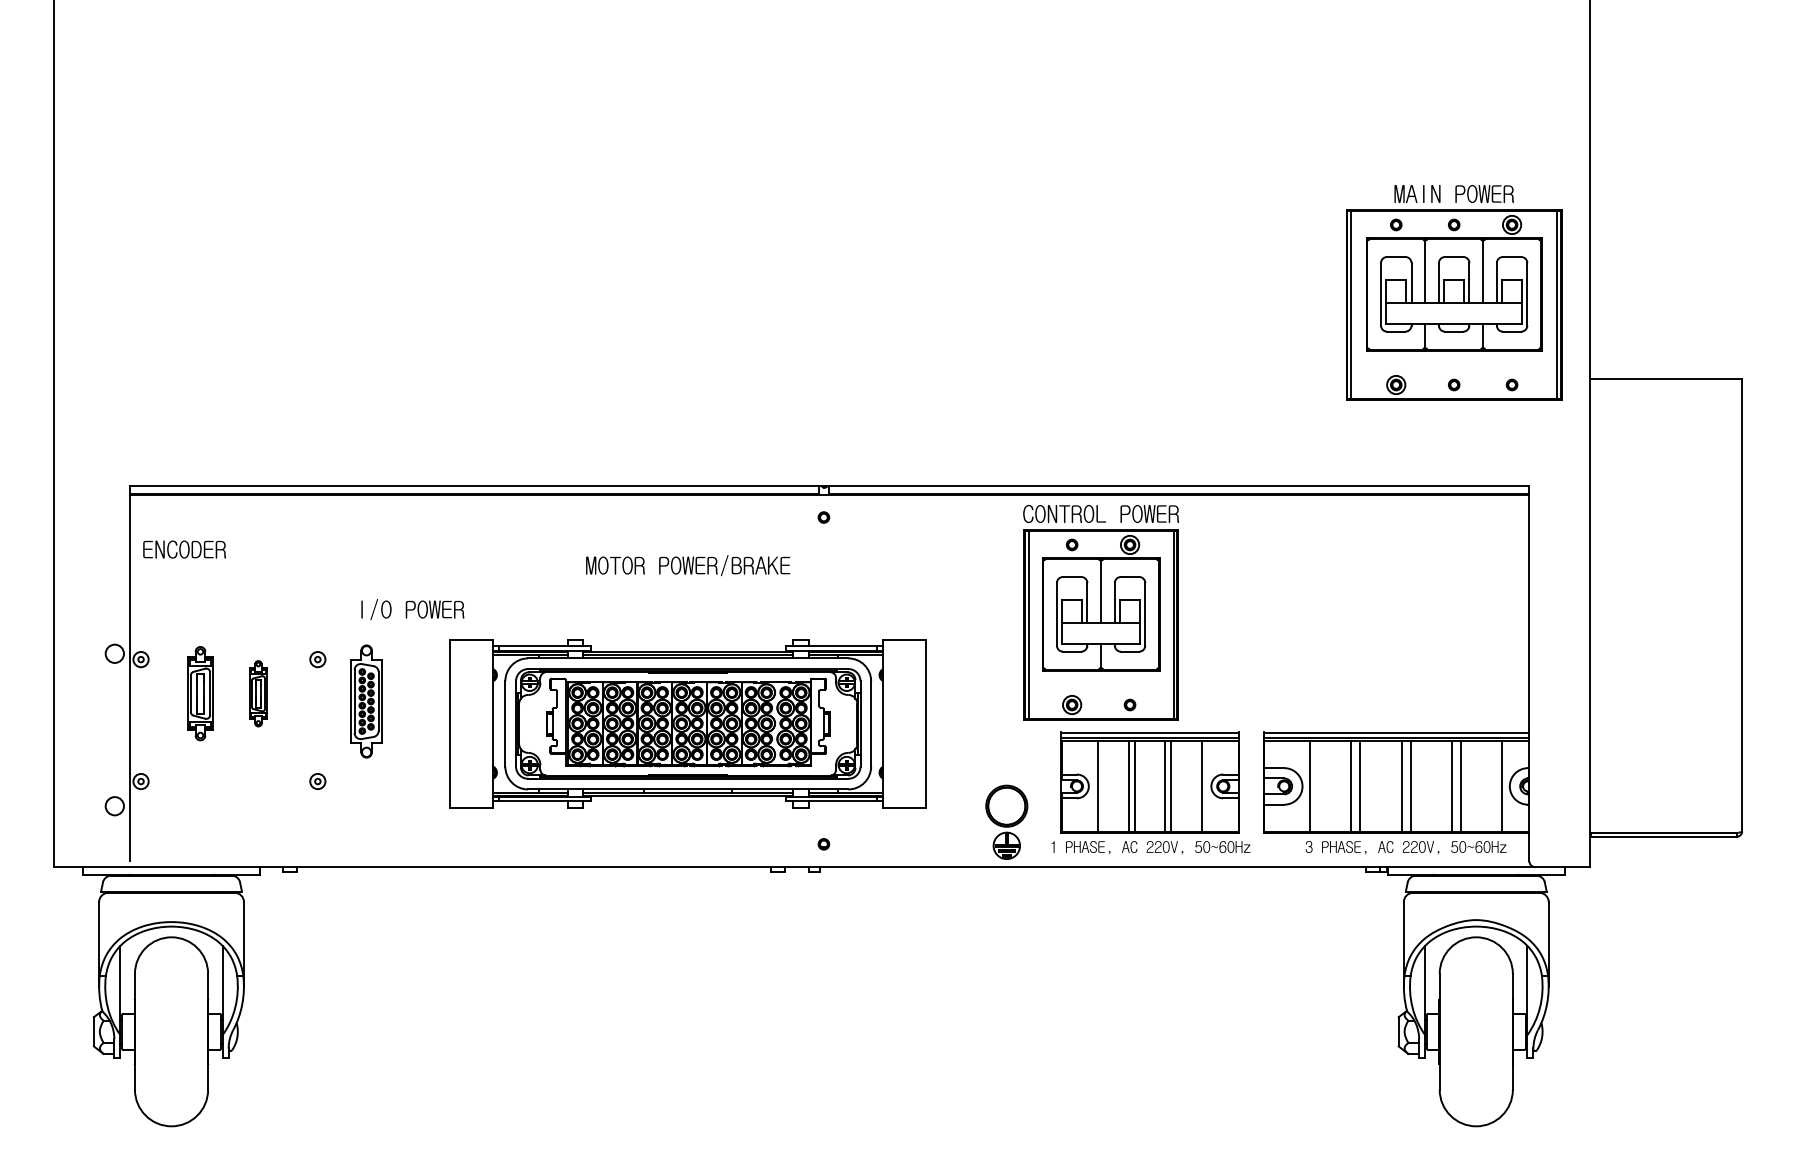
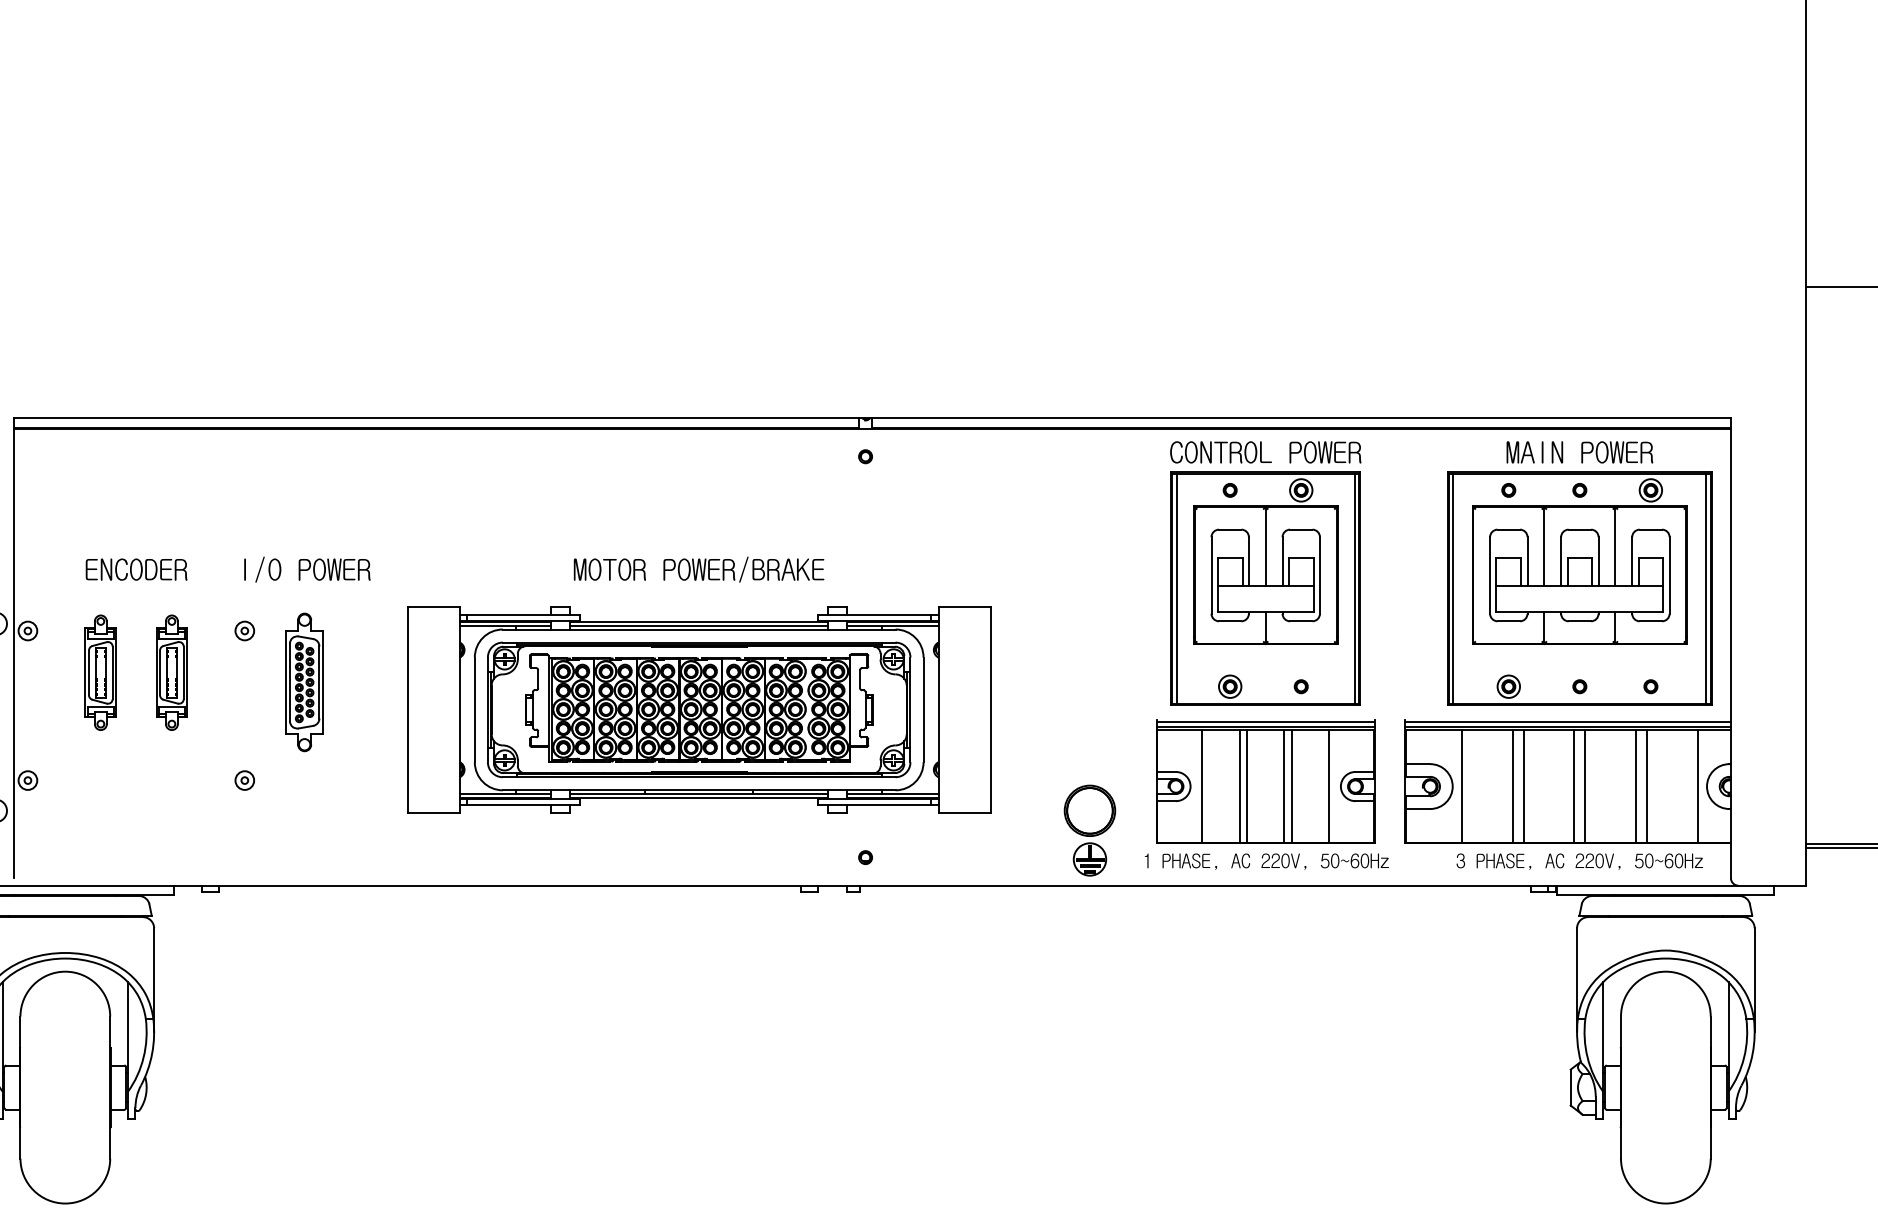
part: (1454, 292) -> (1580, 573), moved
text: (184, 549) -> (136, 569), moved
text: (688, 565) -> (699, 569), moved
text: (412, 609) -> (306, 569), moved
part: (1100, 612) -> (1264, 573), moved
part: (258, 693) -> (172, 672), size x1.43

